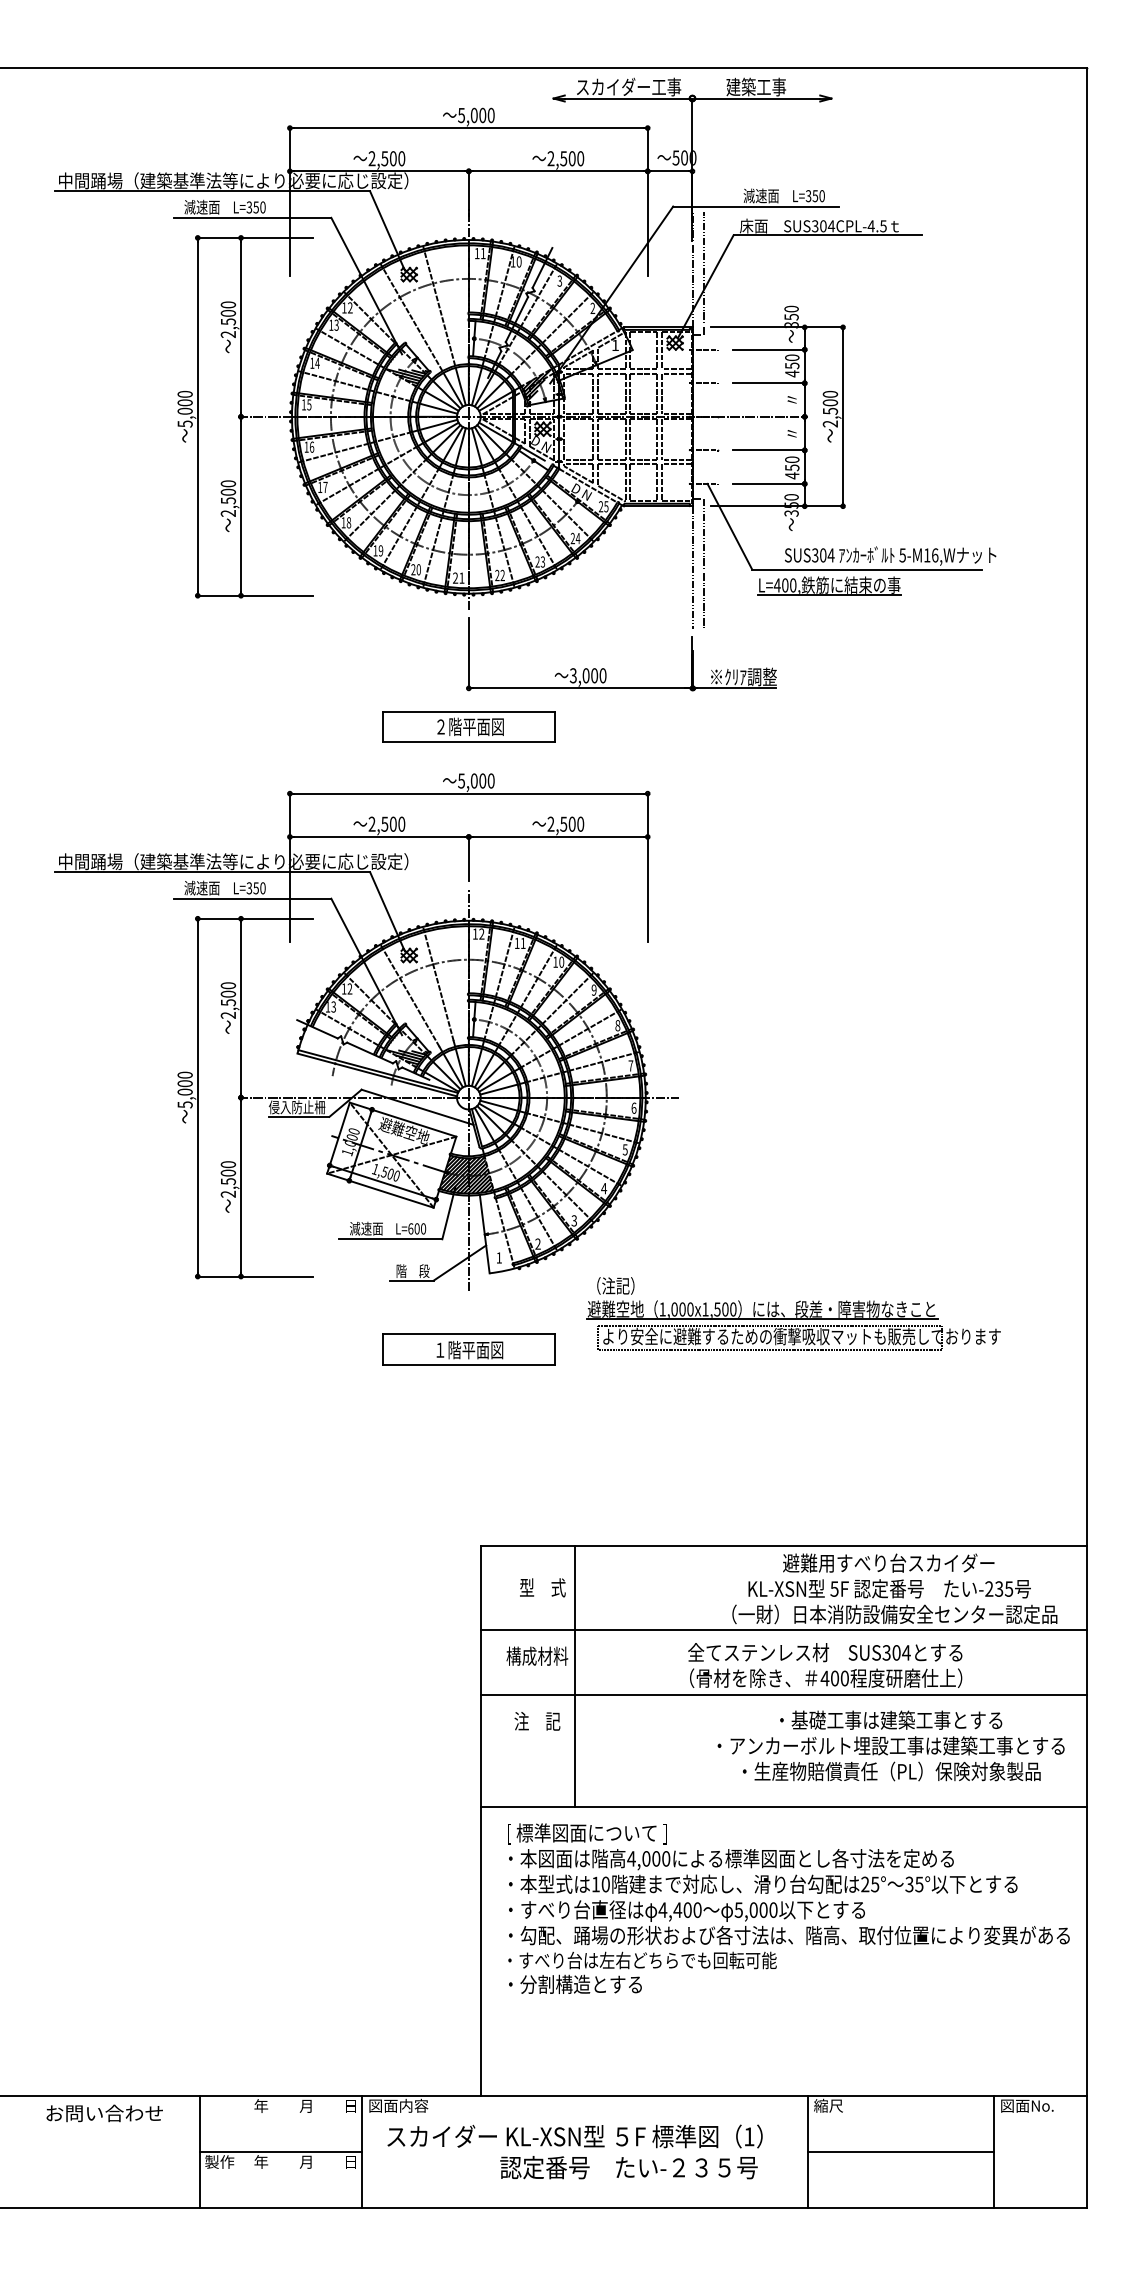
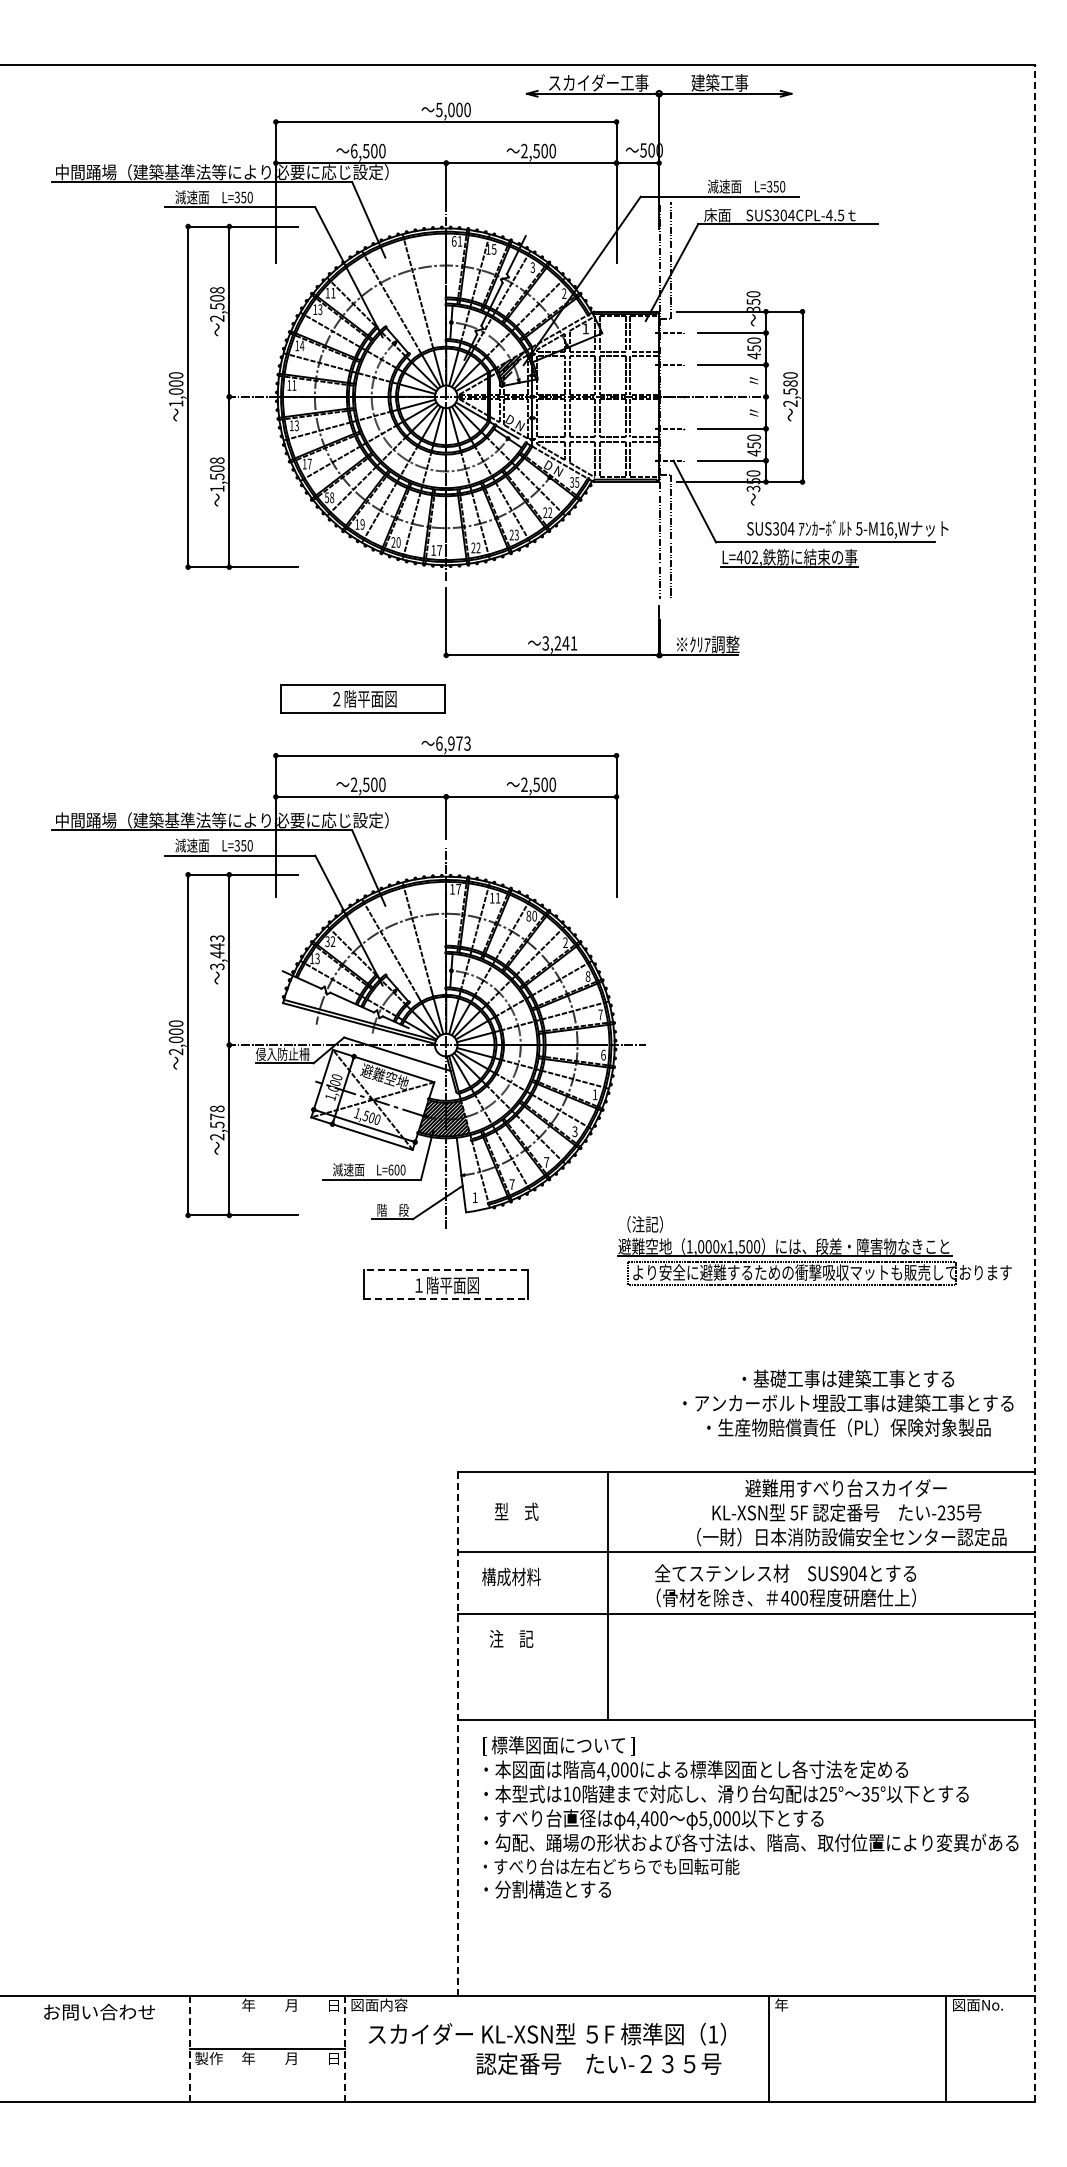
text: (371, 158) -> (353, 150), 2,500 -> 6,500
text: (477, 253) -> (454, 241), 11 -> 61
text: (518, 262) -> (493, 249), 10 -> 15
hatch: (409, 274) -> (389, 261), removed
text: (228, 305) -> (217, 290), 2,500 -> 2,508
text: (350, 307) -> (333, 292), 12 -> 11
hatch: (674, 342) -> (642, 326), removed
hatch: (407, 364) -> (387, 347), removed
text: (830, 402) -> (790, 383), 2,500 -> 2,580
text: (309, 404) -> (294, 385), 15 -> 11
text: (185, 423) -> (176, 403), 5,000 -> 1,000
hatch: (542, 429) -> (516, 408), removed
text: (311, 446) -> (296, 425), 16 -> 13
text: (228, 498) -> (217, 474), 2,500 -> 1,508
text: (601, 506) -> (572, 482), 25 -> 35
text: (343, 522) -> (326, 497), 18 -> 58
text: (578, 538) -> (550, 512), 24 -> 22
text: (458, 578) -> (436, 550), 21 -> 17
text: (793, 585) -> (755, 557), L=400, -> L=402,
text: (594, 675) -> (565, 643), 3,000 -> 3,241
part: (468, 726) -> (362, 698), moved
text: (476, 780) -> (453, 743), 5,000 -> 6,973
text: (481, 934) -> (458, 889), 12 -> 17
hatch: (409, 955) -> (389, 909), removed
text: (555, 961) -> (528, 915), 10 -> 80
text: (344, 988) -> (327, 941), 12 -> 32
text: (594, 990) -> (565, 943), 9 -> 2
text: (228, 1000) -> (217, 952), 2,500 -> 3,443
hatch: (407, 1045) -> (387, 995), removed
text: (184, 1104) -> (175, 1051), 5,000 -> 2,000
line: (1086, 1138) -> (1034, 1083), solid -> dashed
text: (624, 1149) -> (594, 1094), 5 -> 1
text: (228, 1168) -> (217, 1112), 2,500 -> 2,578
text: (603, 1188) -> (574, 1131), 4 -> 3
text: (574, 1220) -> (546, 1162), 3 -> 7
text: (537, 1244) -> (511, 1184), 2 -> 7
part: (793, 1313) -> (814, 1250), moved
line: (469, 1334) -> (446, 1270), solid -> dashed
line: (469, 1364) -> (446, 1299), solid -> dashed
text: (886, 1652) -> (843, 1573), SUS304 -> SUS904
line: (574, 1676) -> (607, 1596), moved
text: (891, 1745) -> (848, 1402), moved
line: (481, 1820) -> (458, 1733), solid -> dashed
text: (828, 2105) -> (788, 2004), 縮尺 -> 年
line: (900, 2151) -> (857, 2048), removed
line: (200, 2152) -> (190, 2049), solid -> dashed
line: (361, 2152) -> (344, 2049), solid -> dashed

